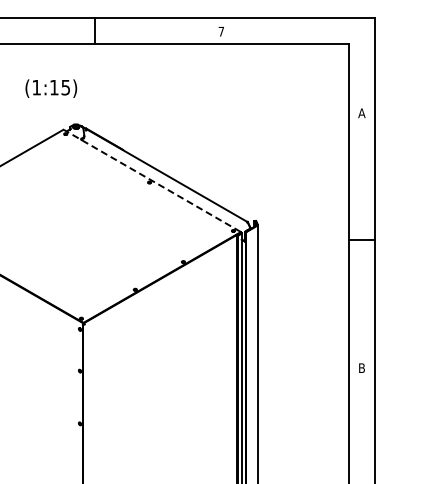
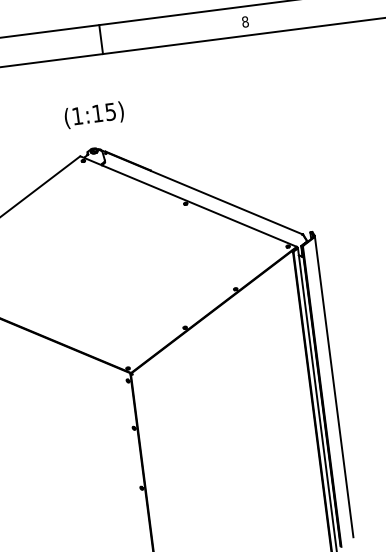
text: (221, 31) -> (245, 21), 7 -> 8
text: (51, 88) -> (94, 114), moved
line: (152, 180) -> (188, 201), dashed -> solid

